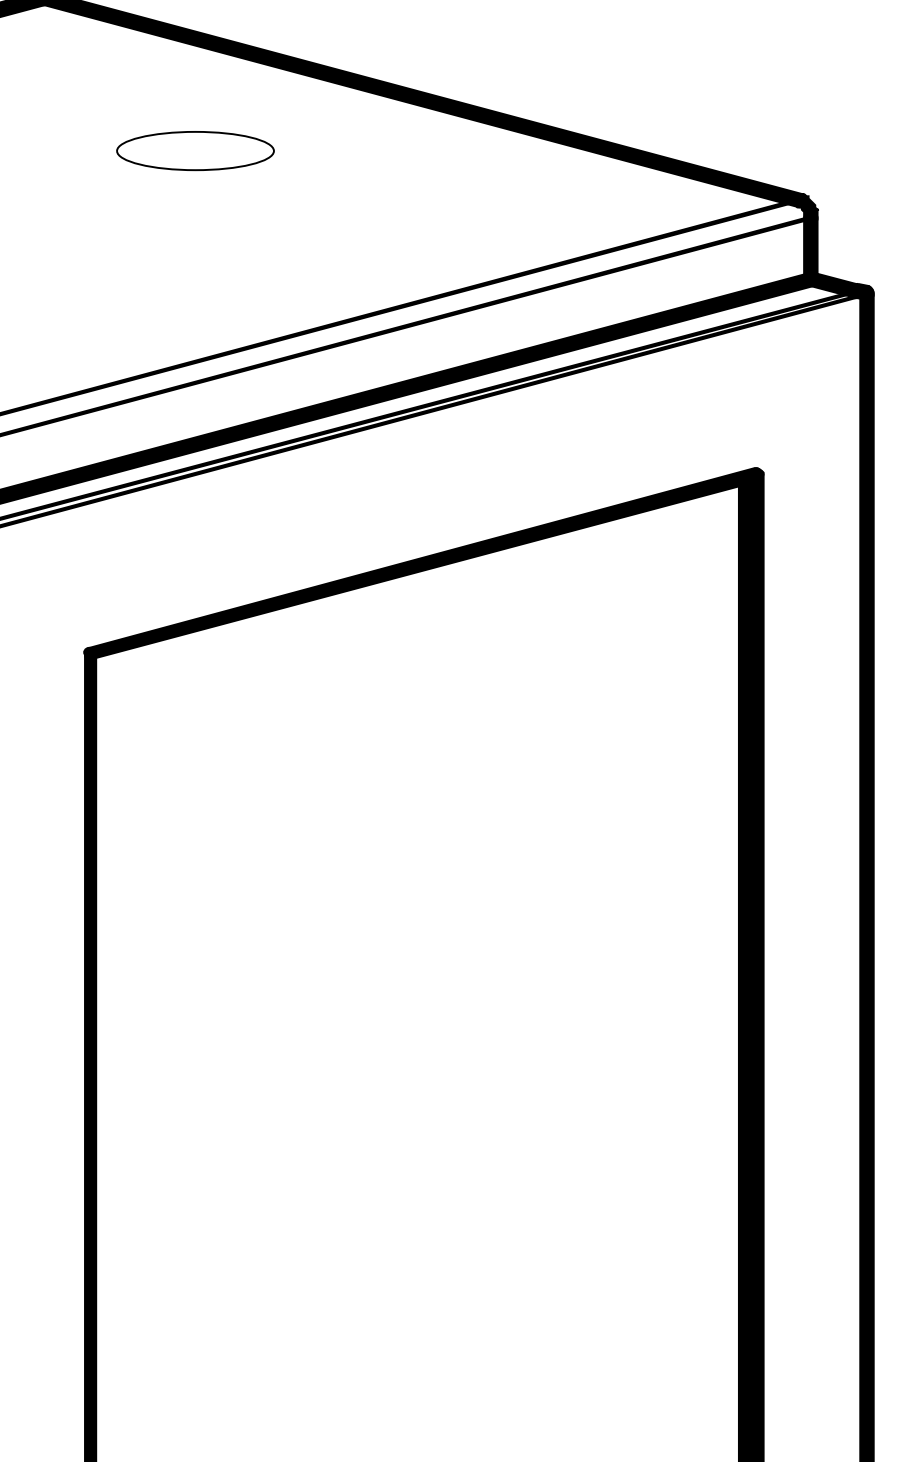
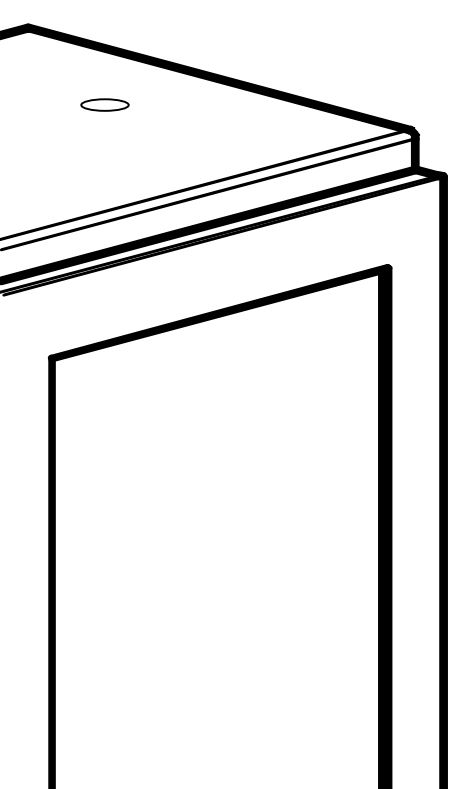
part: (194, 149) -> (104, 104), size x0.6

